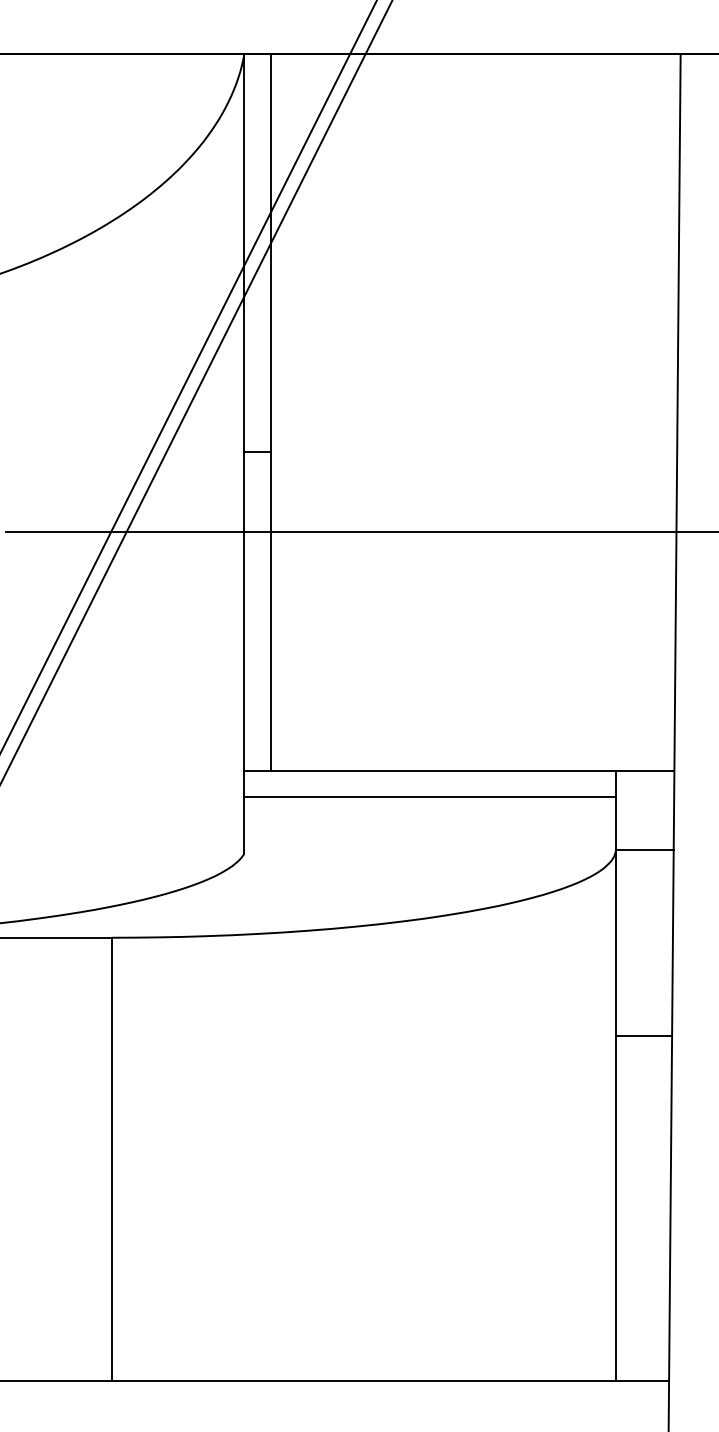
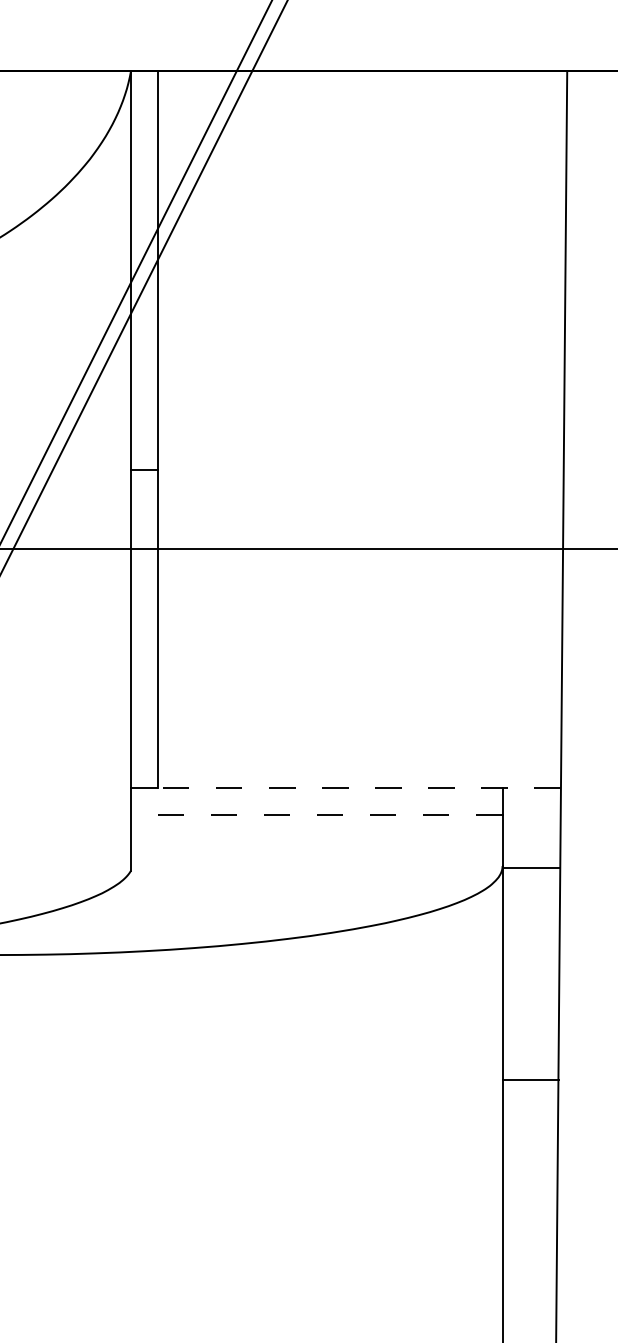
line: (472, 770) -> (359, 787), solid -> dashed
line: (430, 797) -> (317, 814), solid -> dashed
line: (643, 1036) -> (530, 1079), moved

